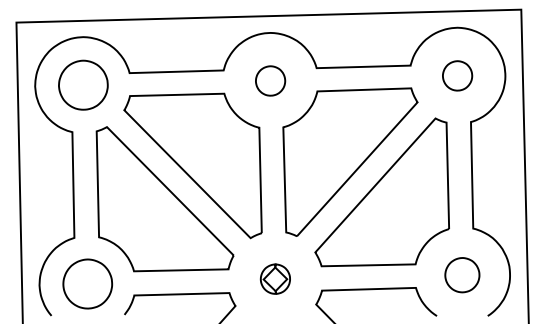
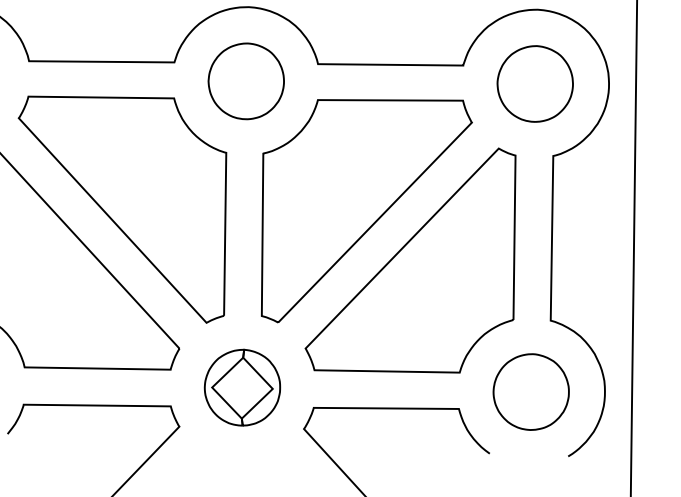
part: (457, 75) -> (535, 83), size x1.67
part: (270, 80) -> (246, 80), size x1.67
part: (462, 274) -> (531, 390), size x1.43
part: (275, 278) -> (242, 386), size x1.67

